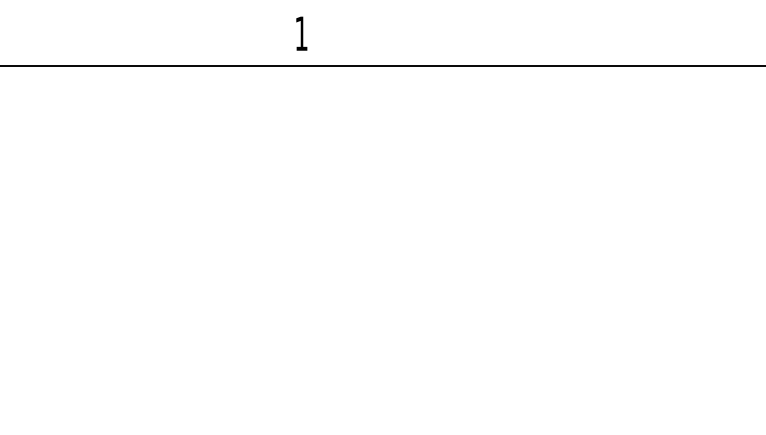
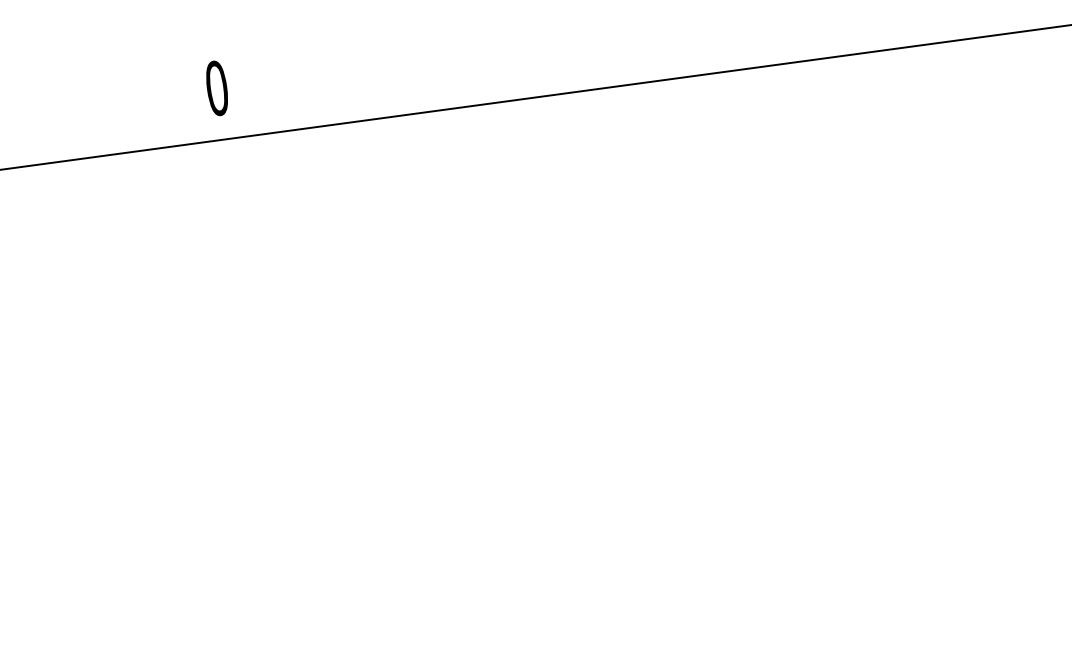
text: (301, 33) -> (216, 88), 1 -> 0

